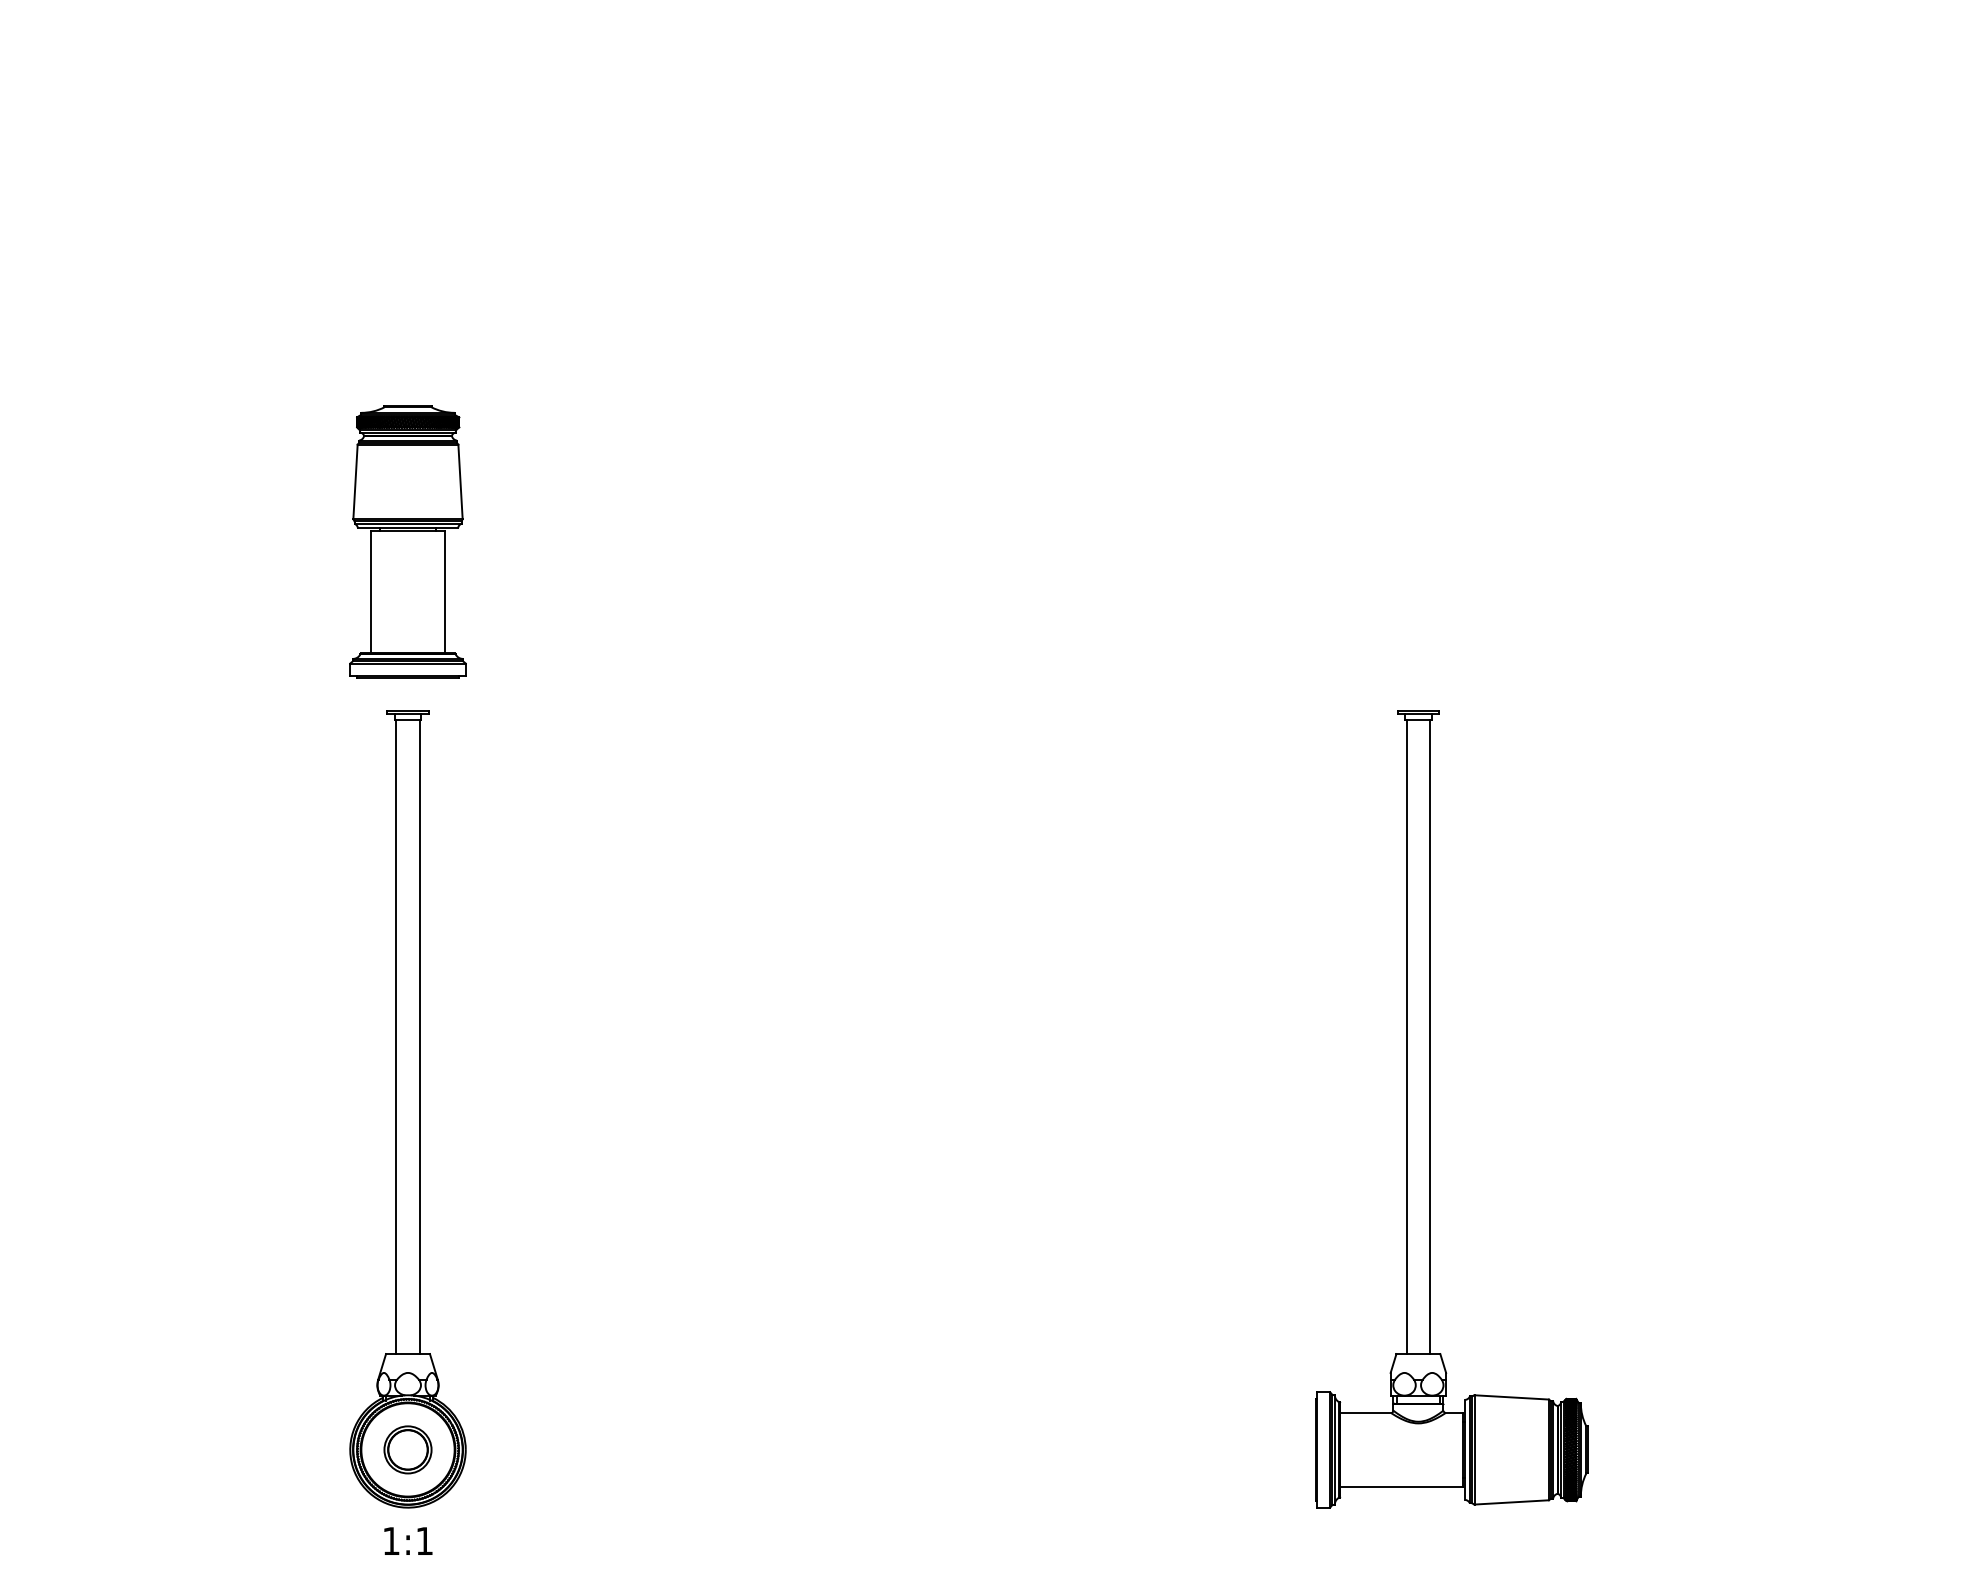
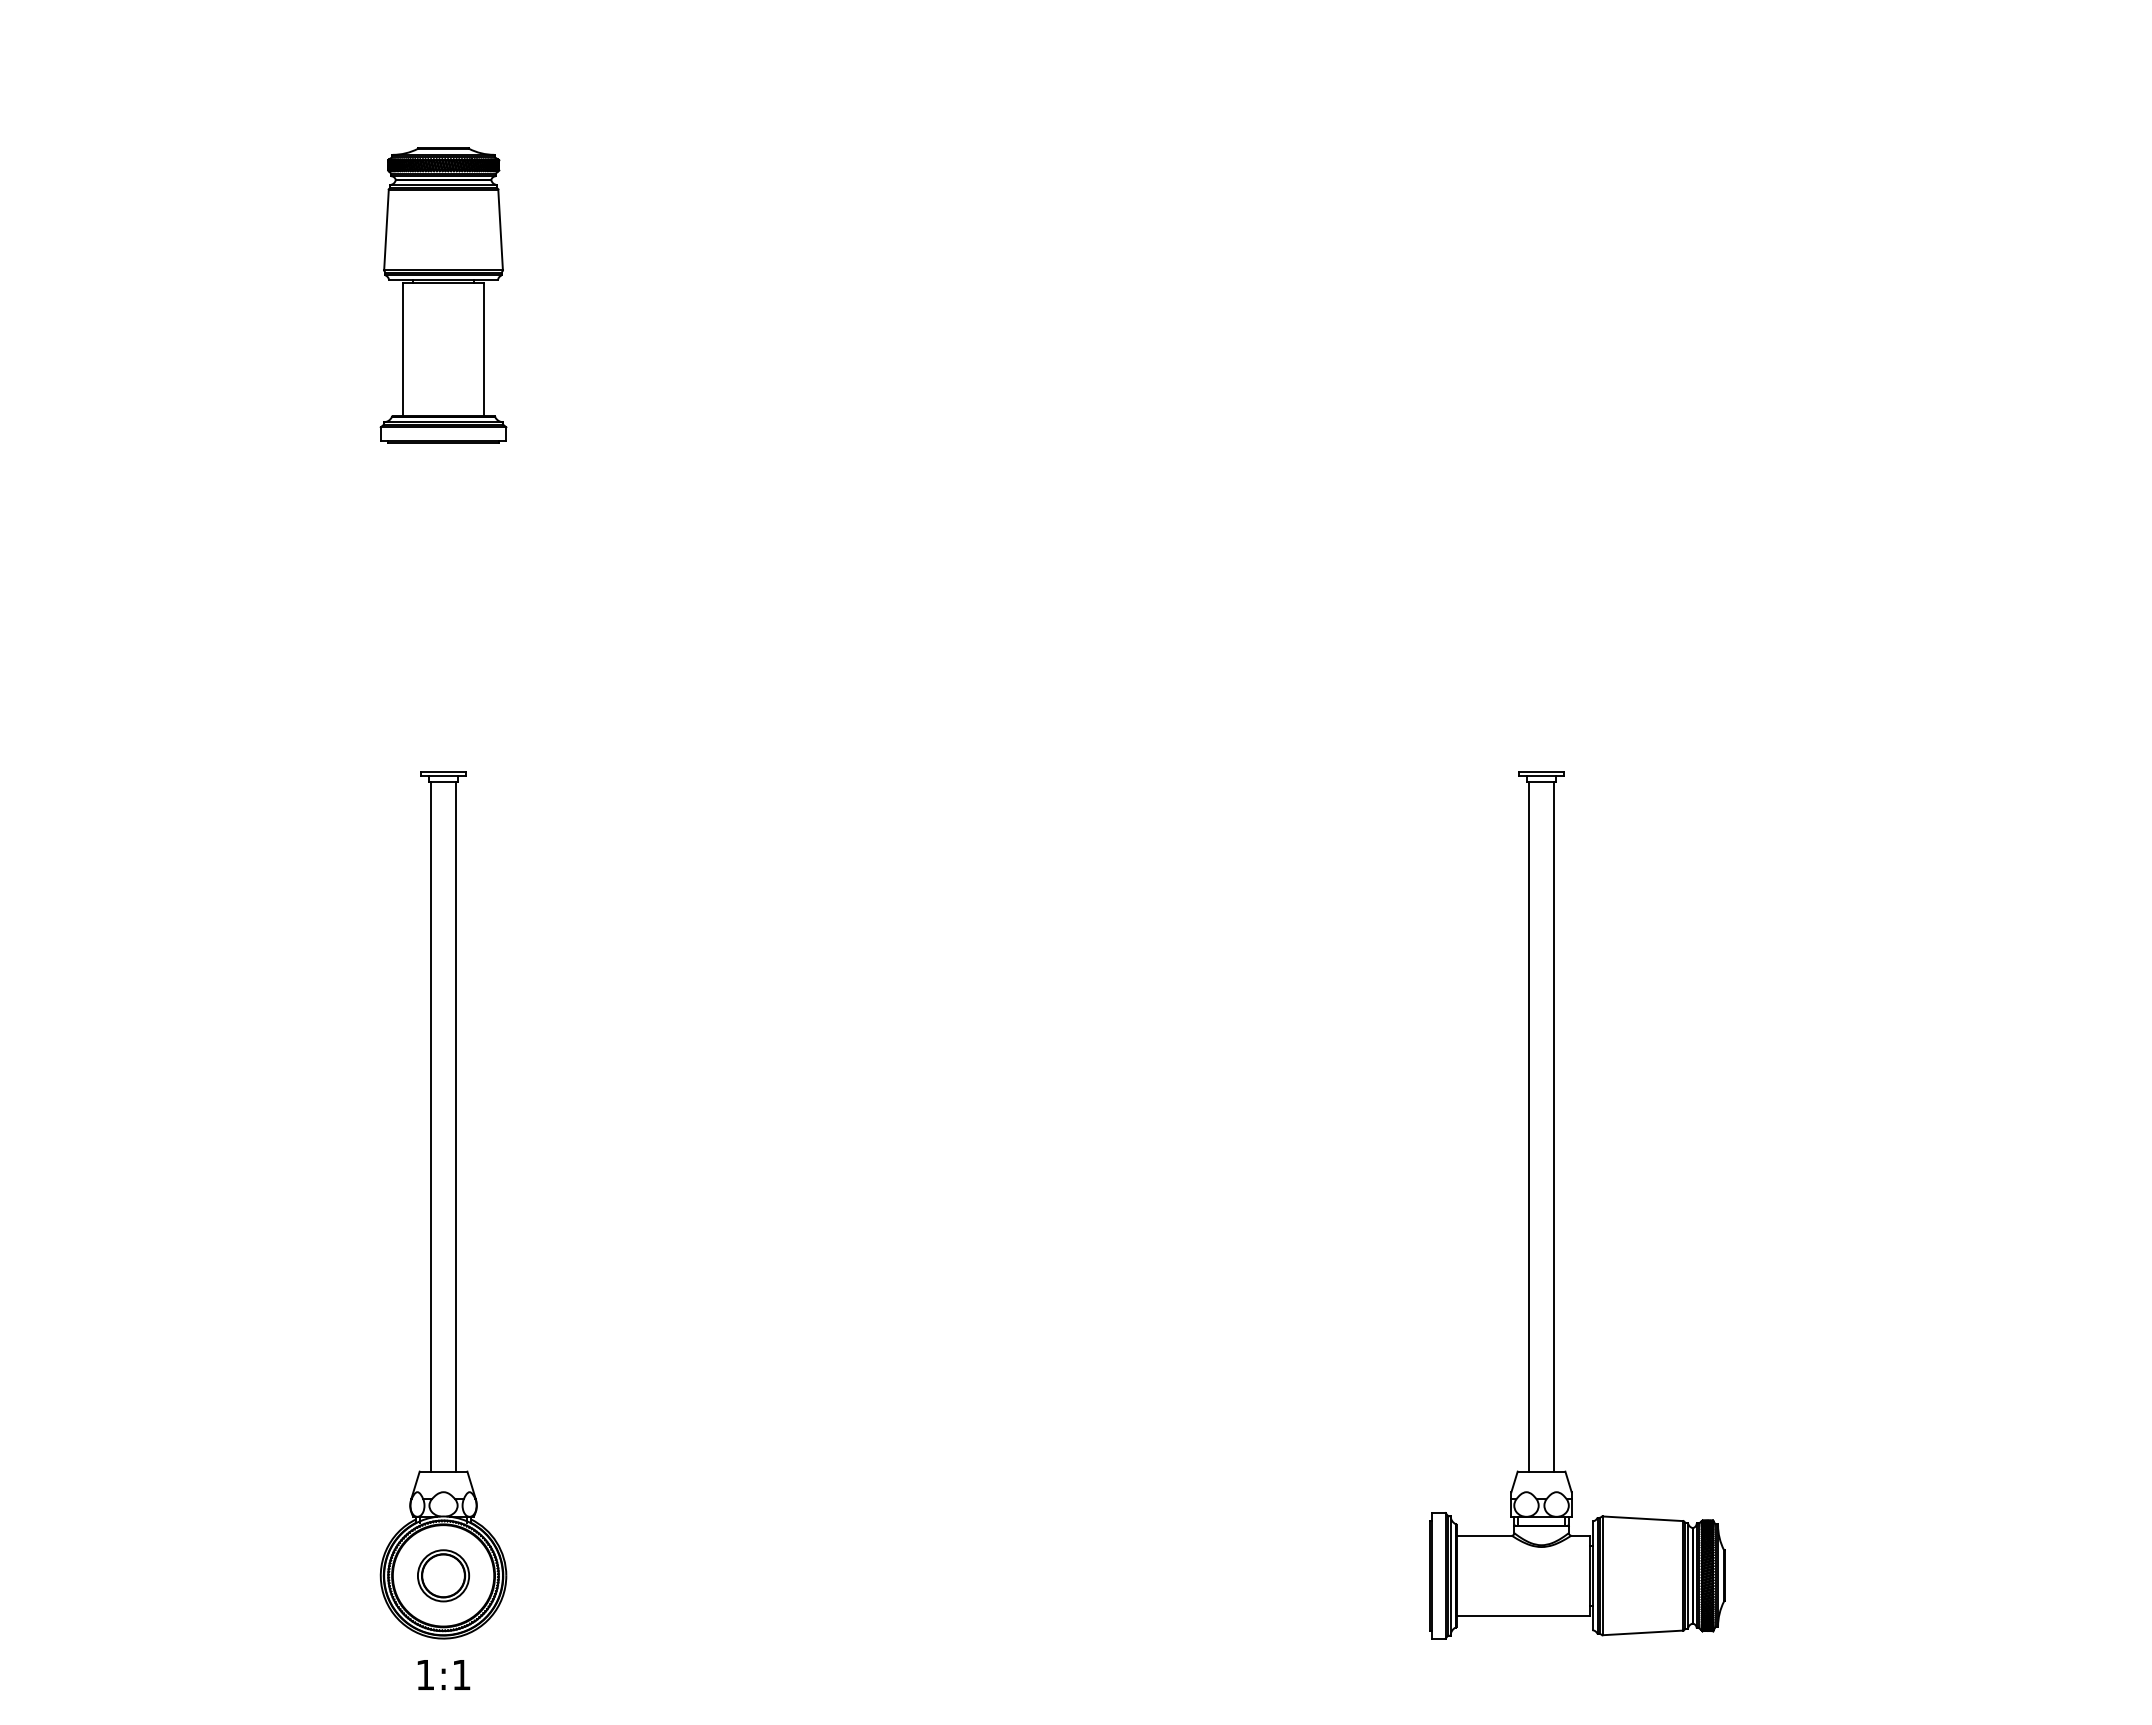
part: (407, 542) -> (443, 295), moved

